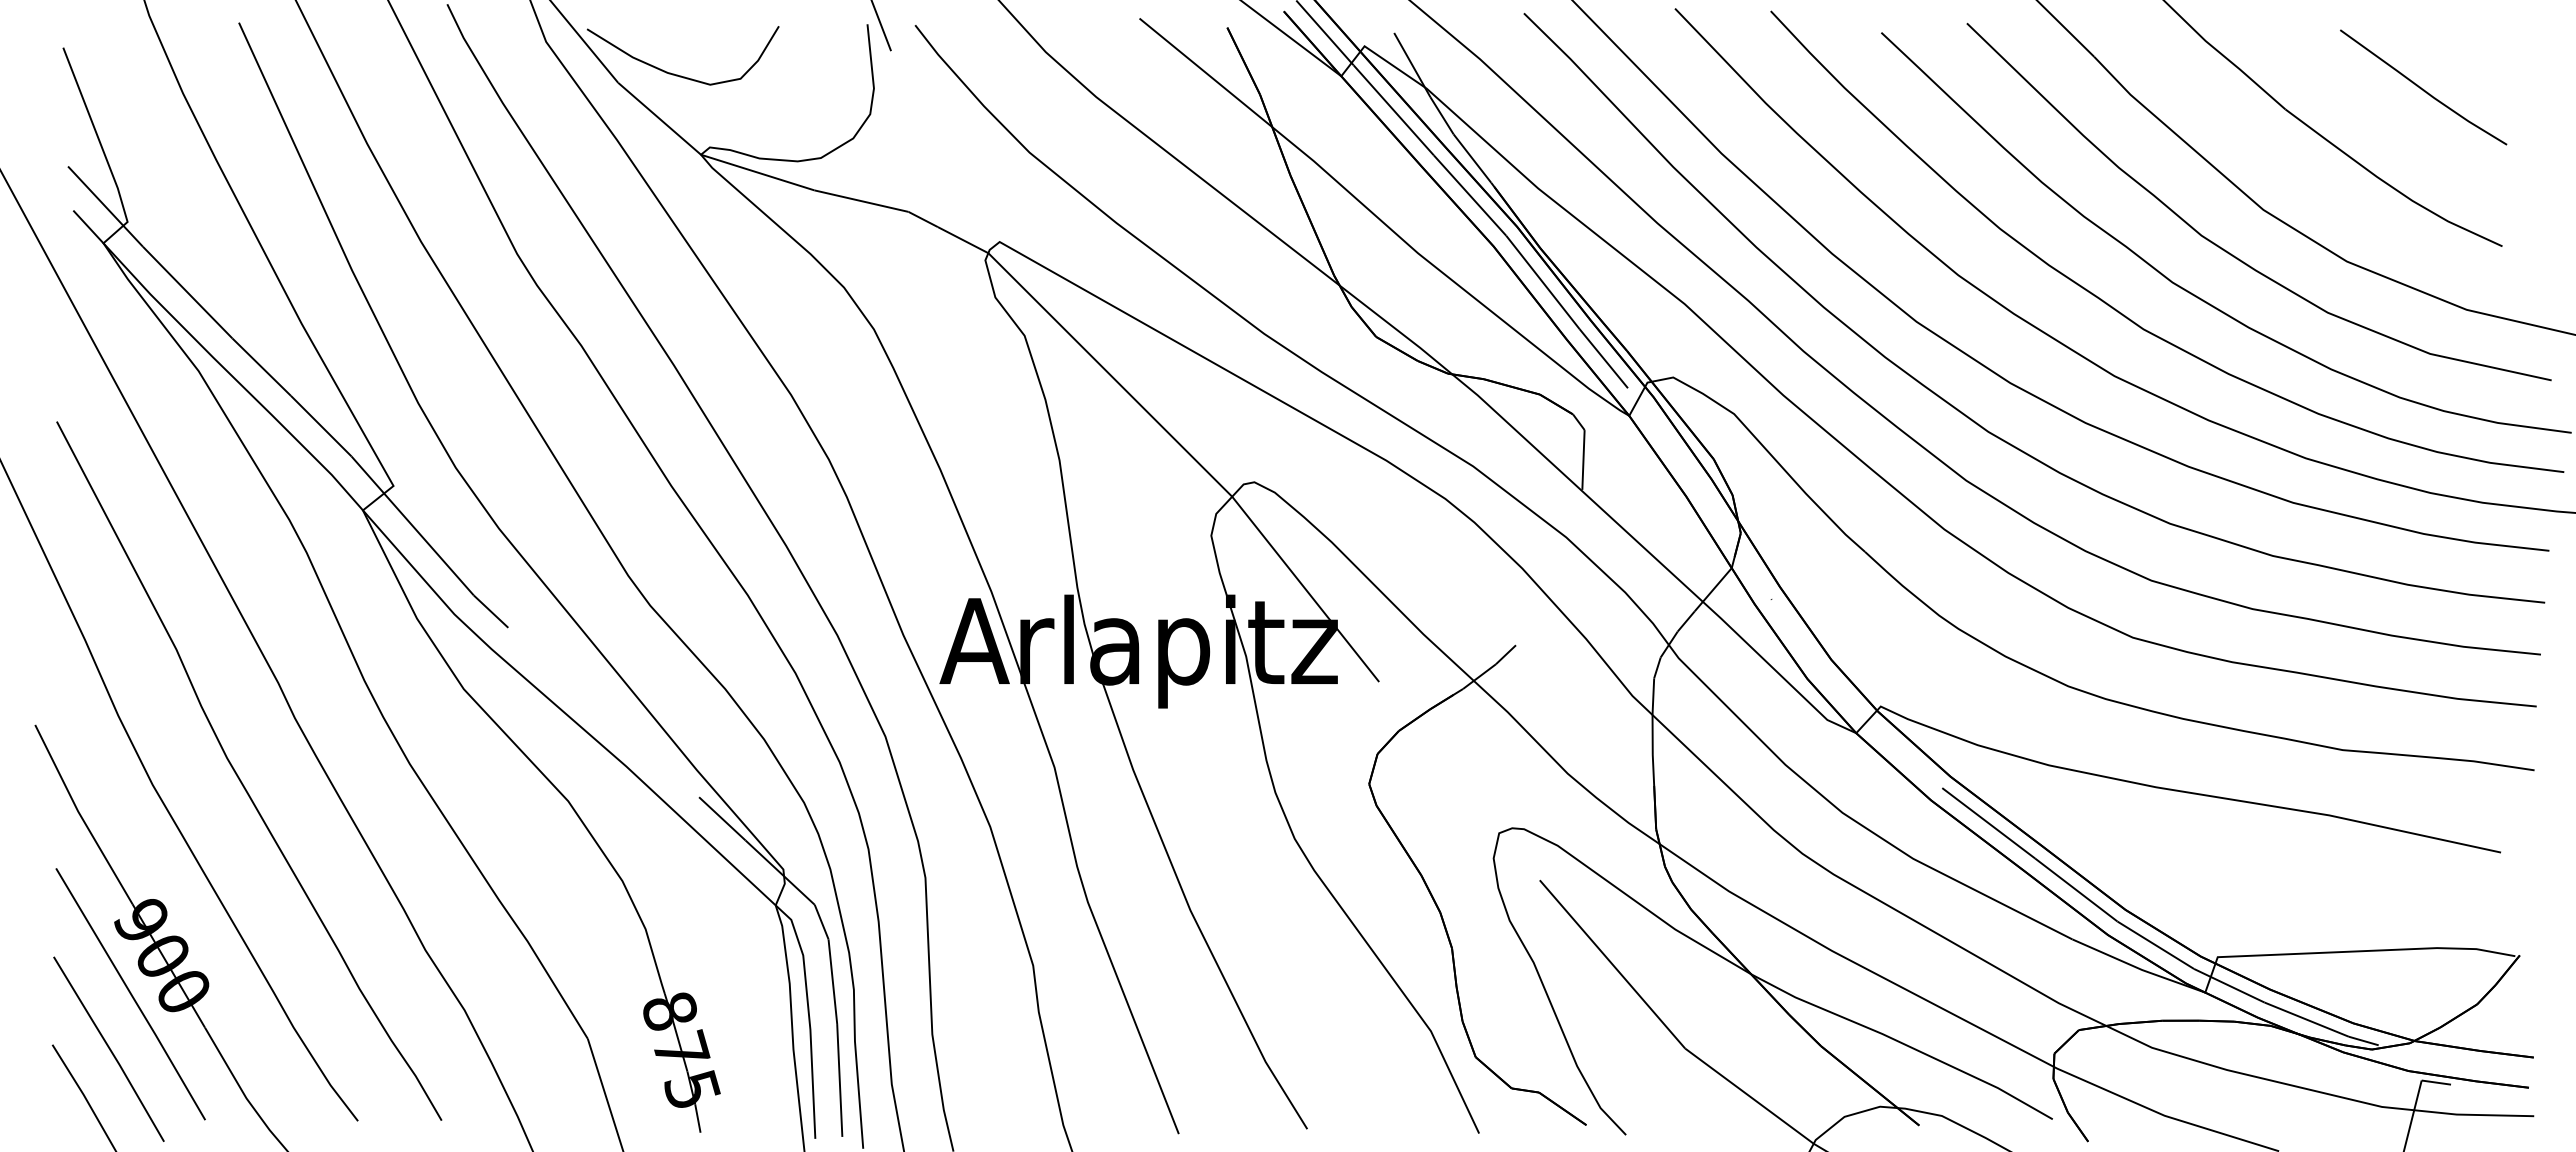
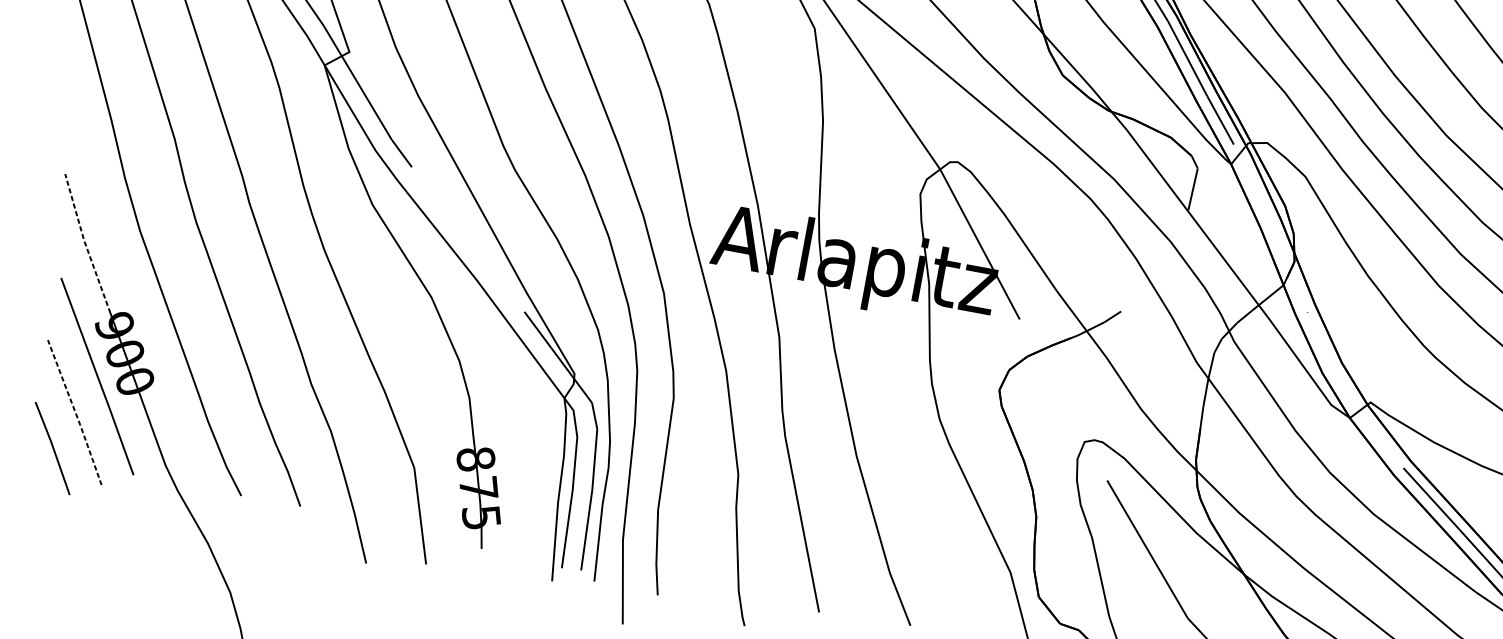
line: (80, 815) -> (85, 243), solid -> dashed
line: (109, 1048) -> (75, 412), solid -> dashed

